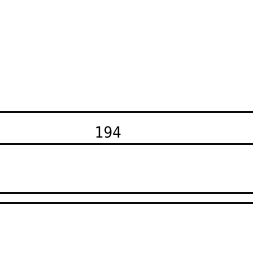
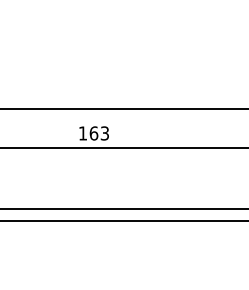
text: (112, 131) -> (99, 132), 194 -> 163

